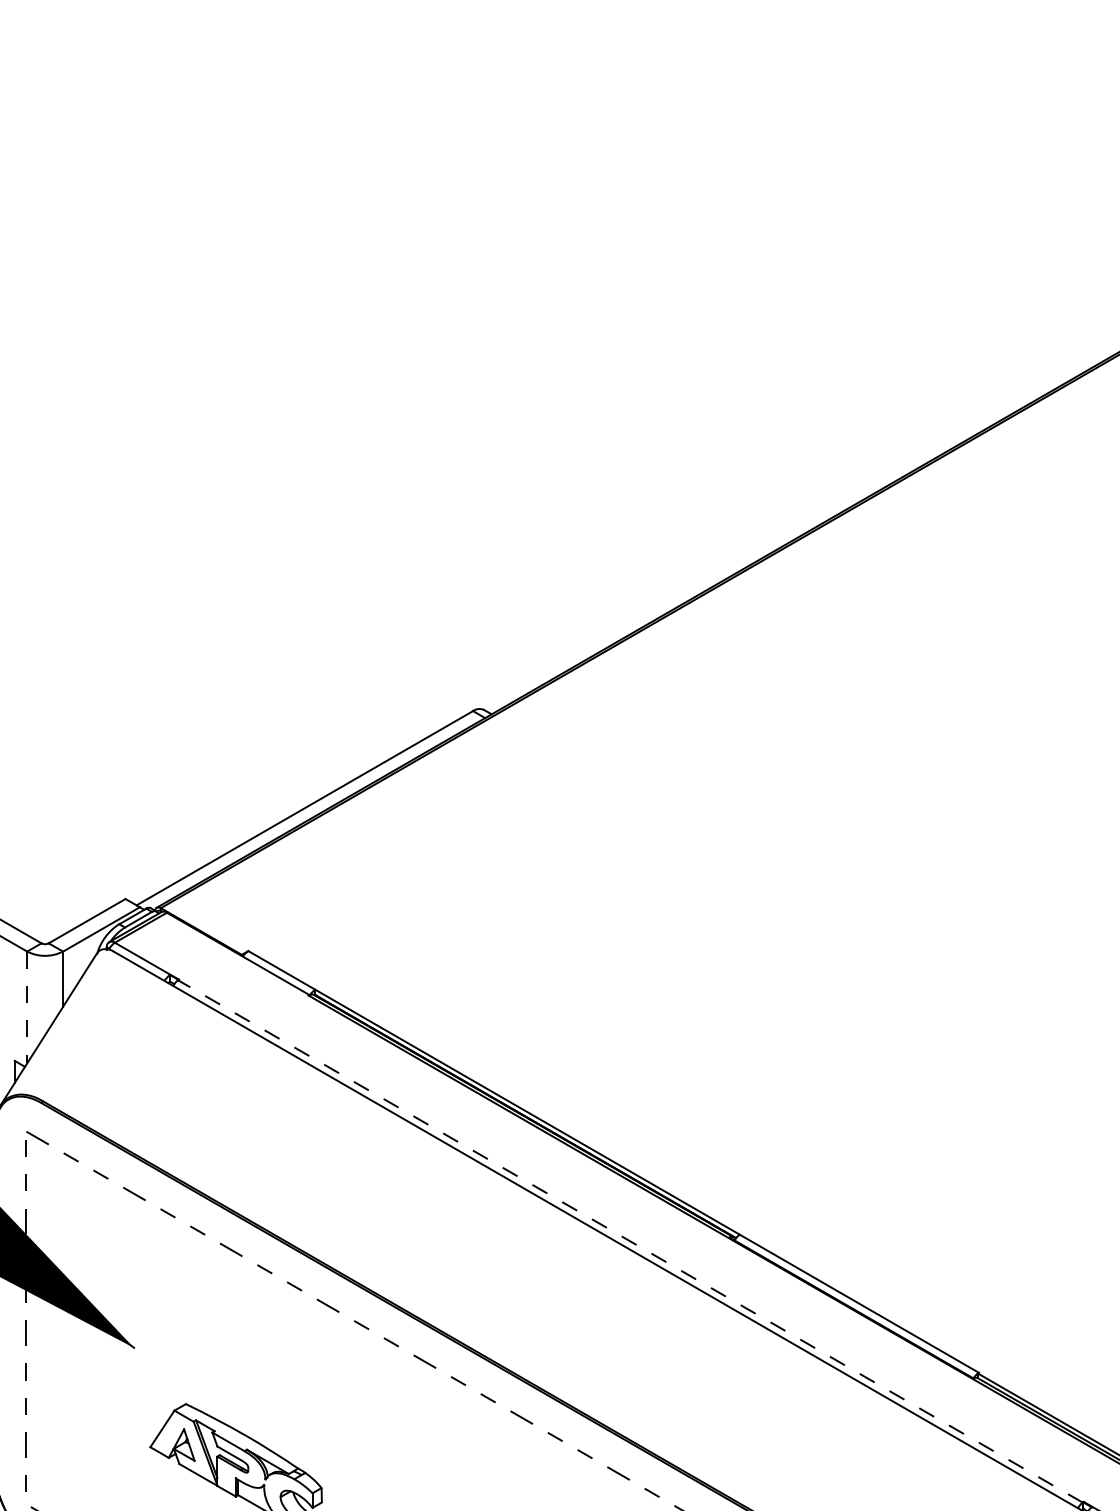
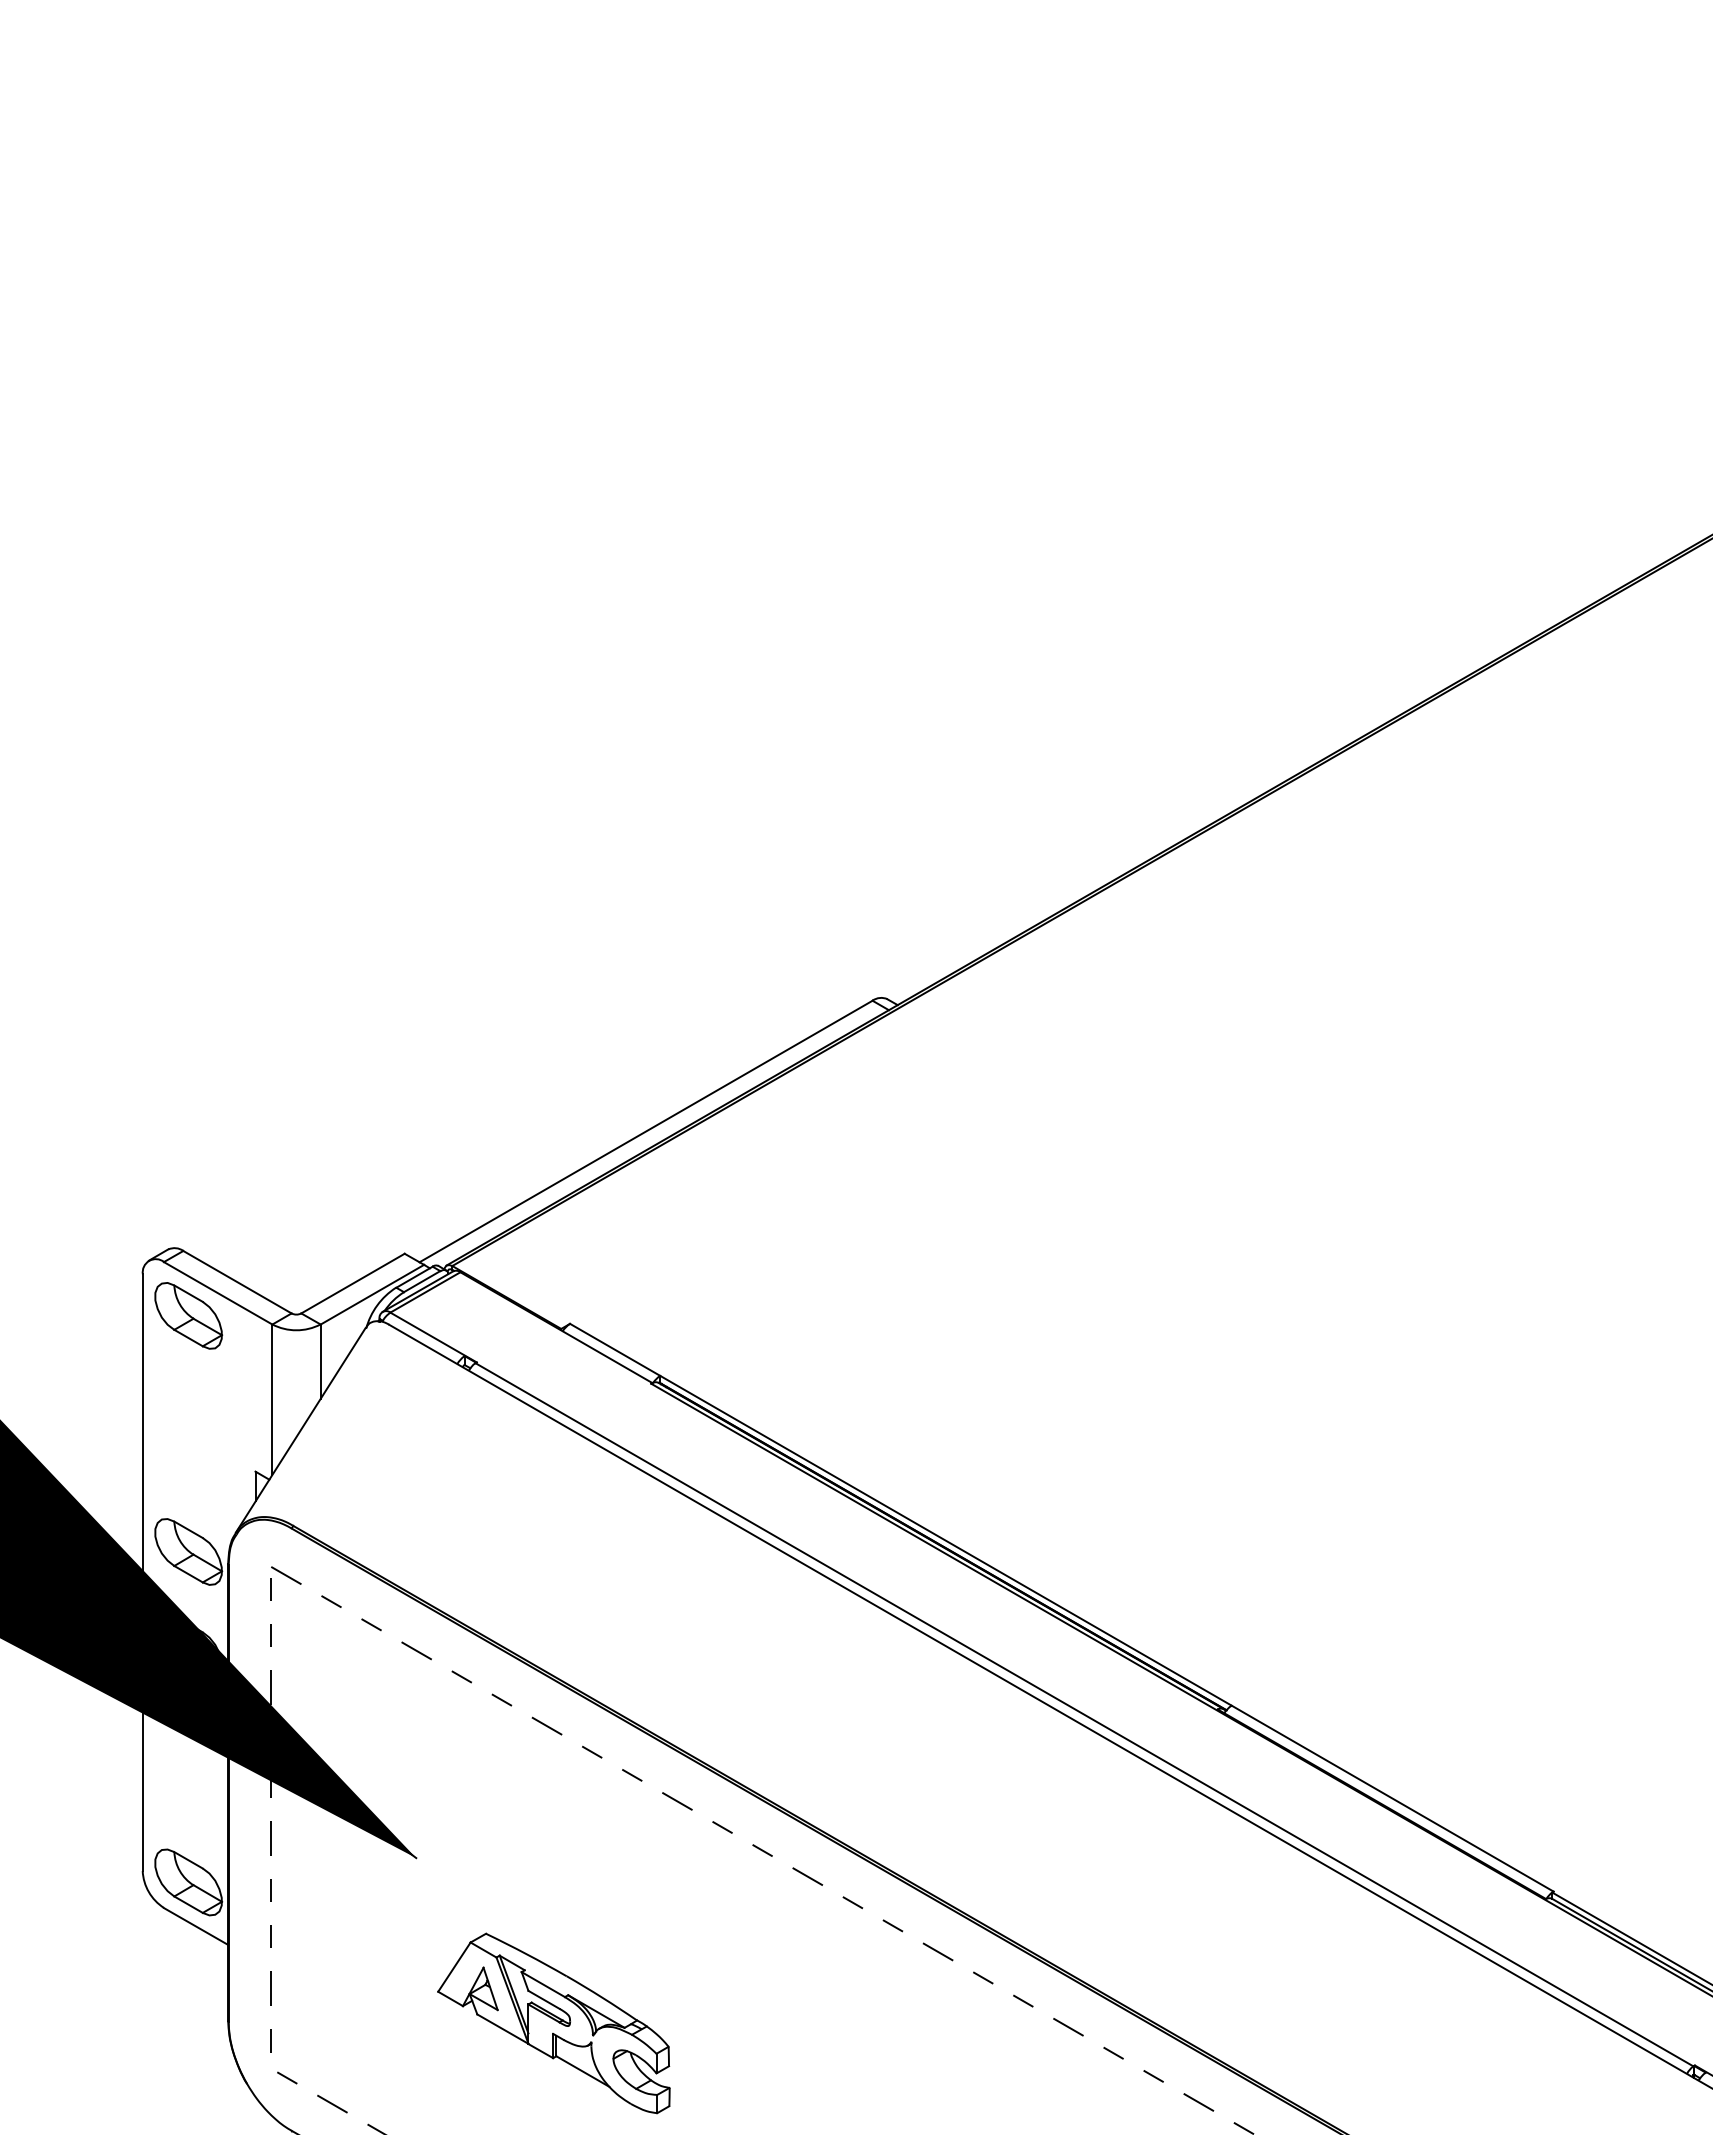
line: (27, 1008) -> (272, 1400), dashed -> solid
line: (630, 1241) -> (1084, 1714), dashed -> solid

